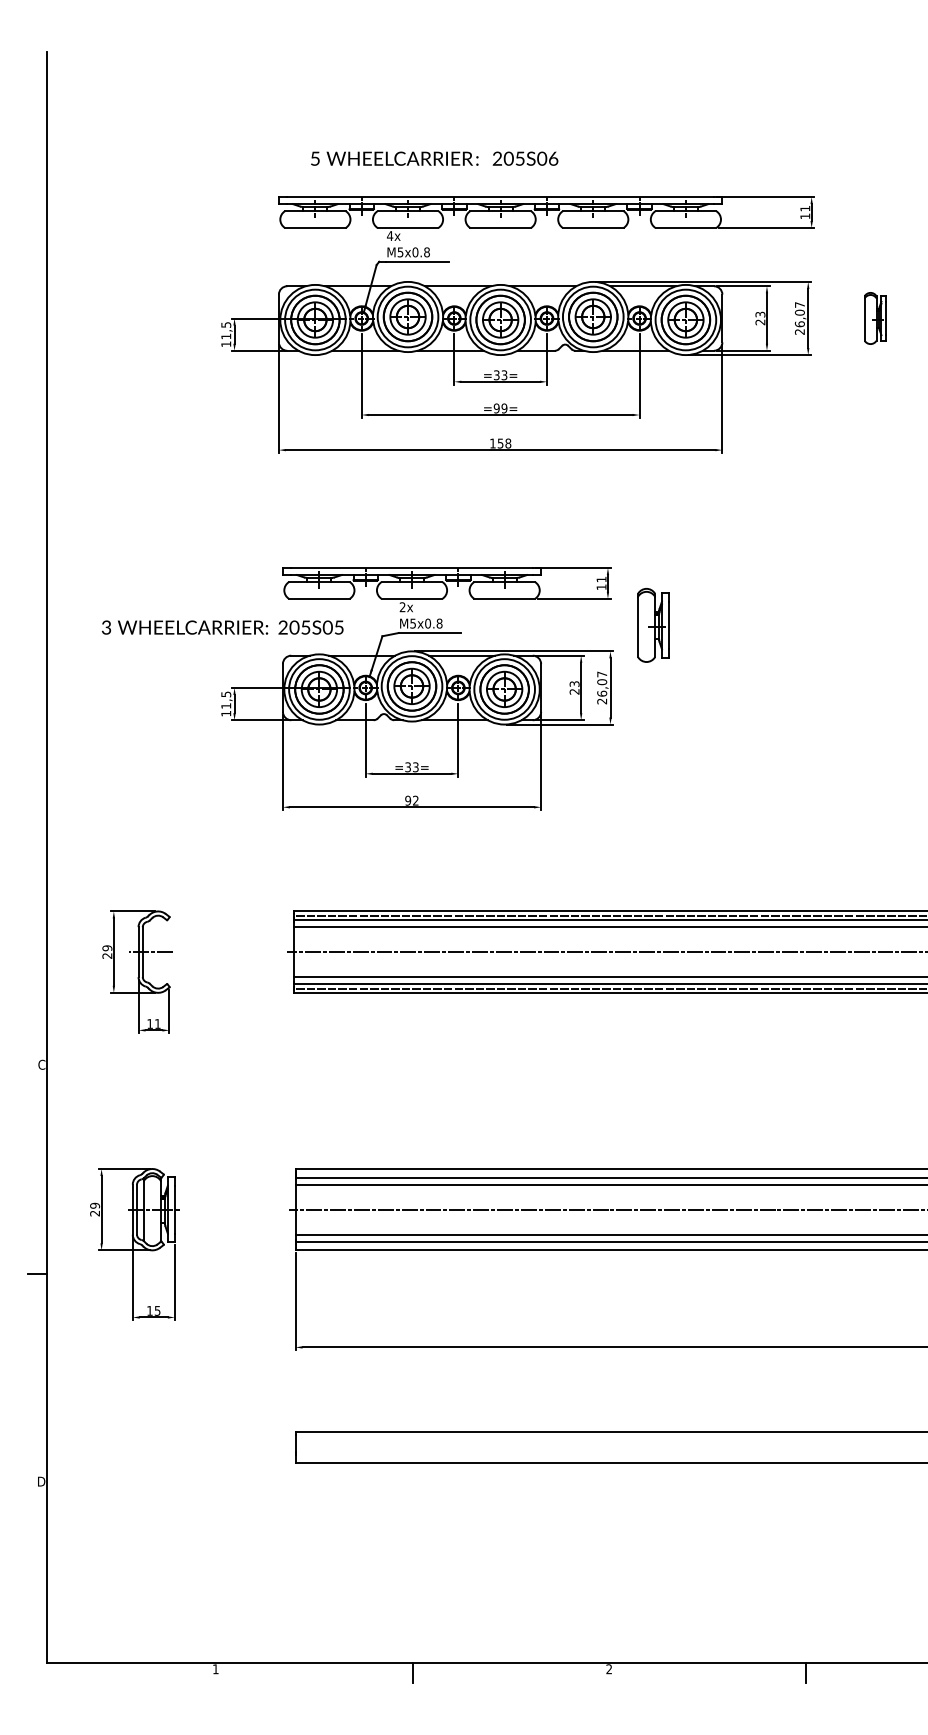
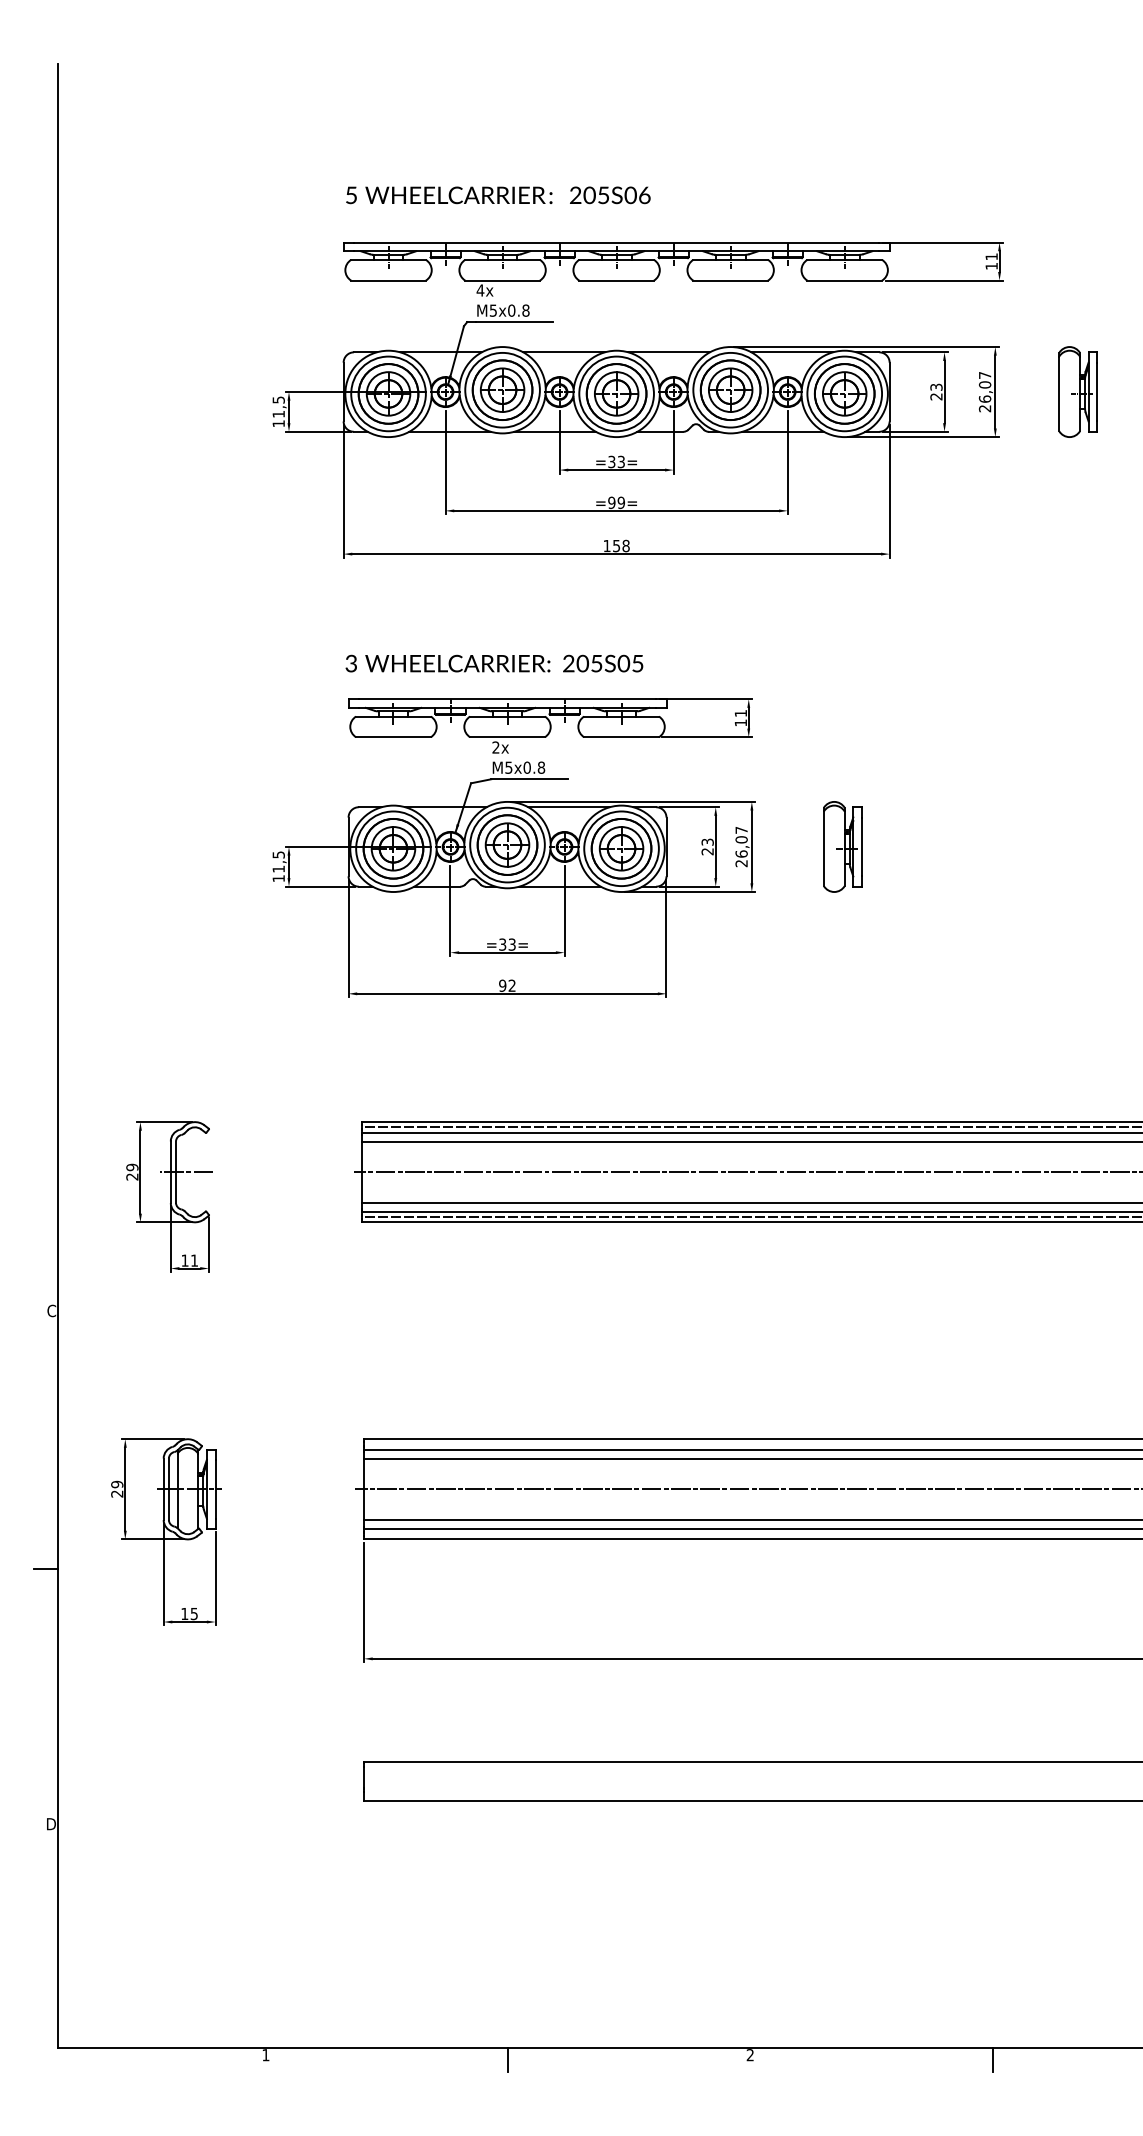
text: (434, 158) -> (498, 195), moved
part: (874, 318) -> (1077, 391), size x1.43
part: (653, 625) -> (842, 846), moved
text: (222, 627) -> (494, 663), moved

